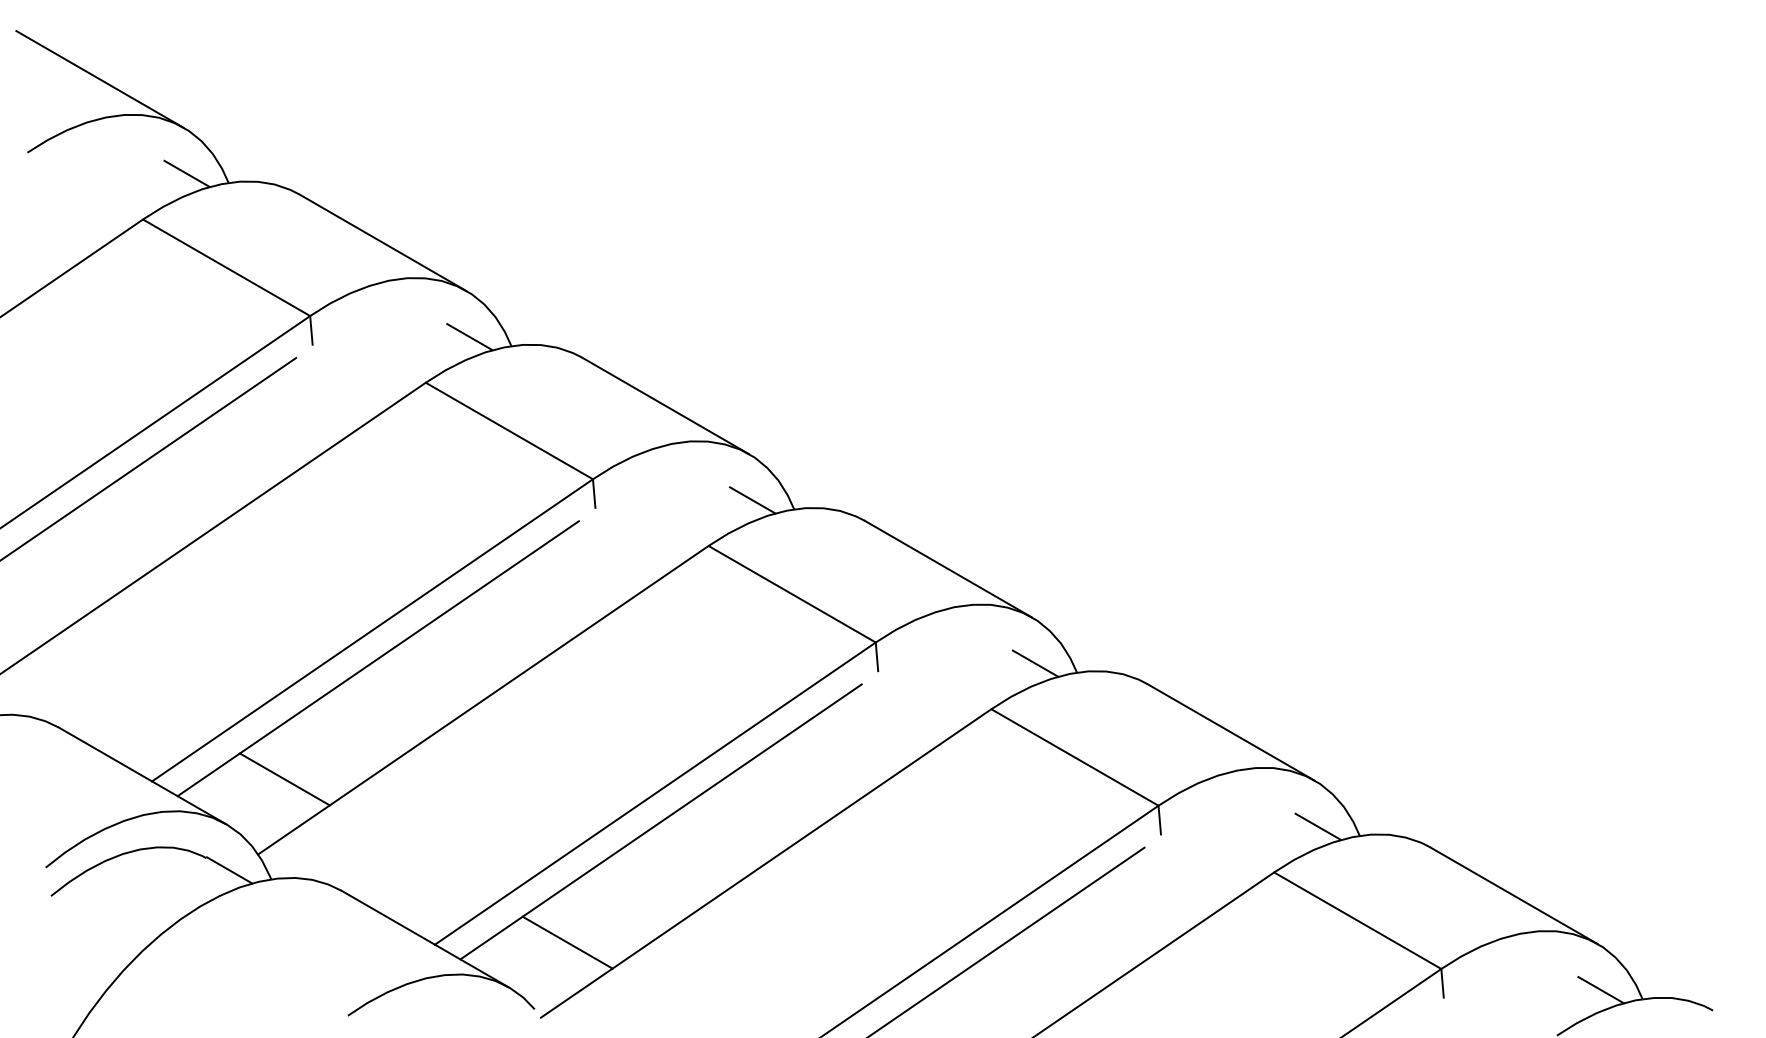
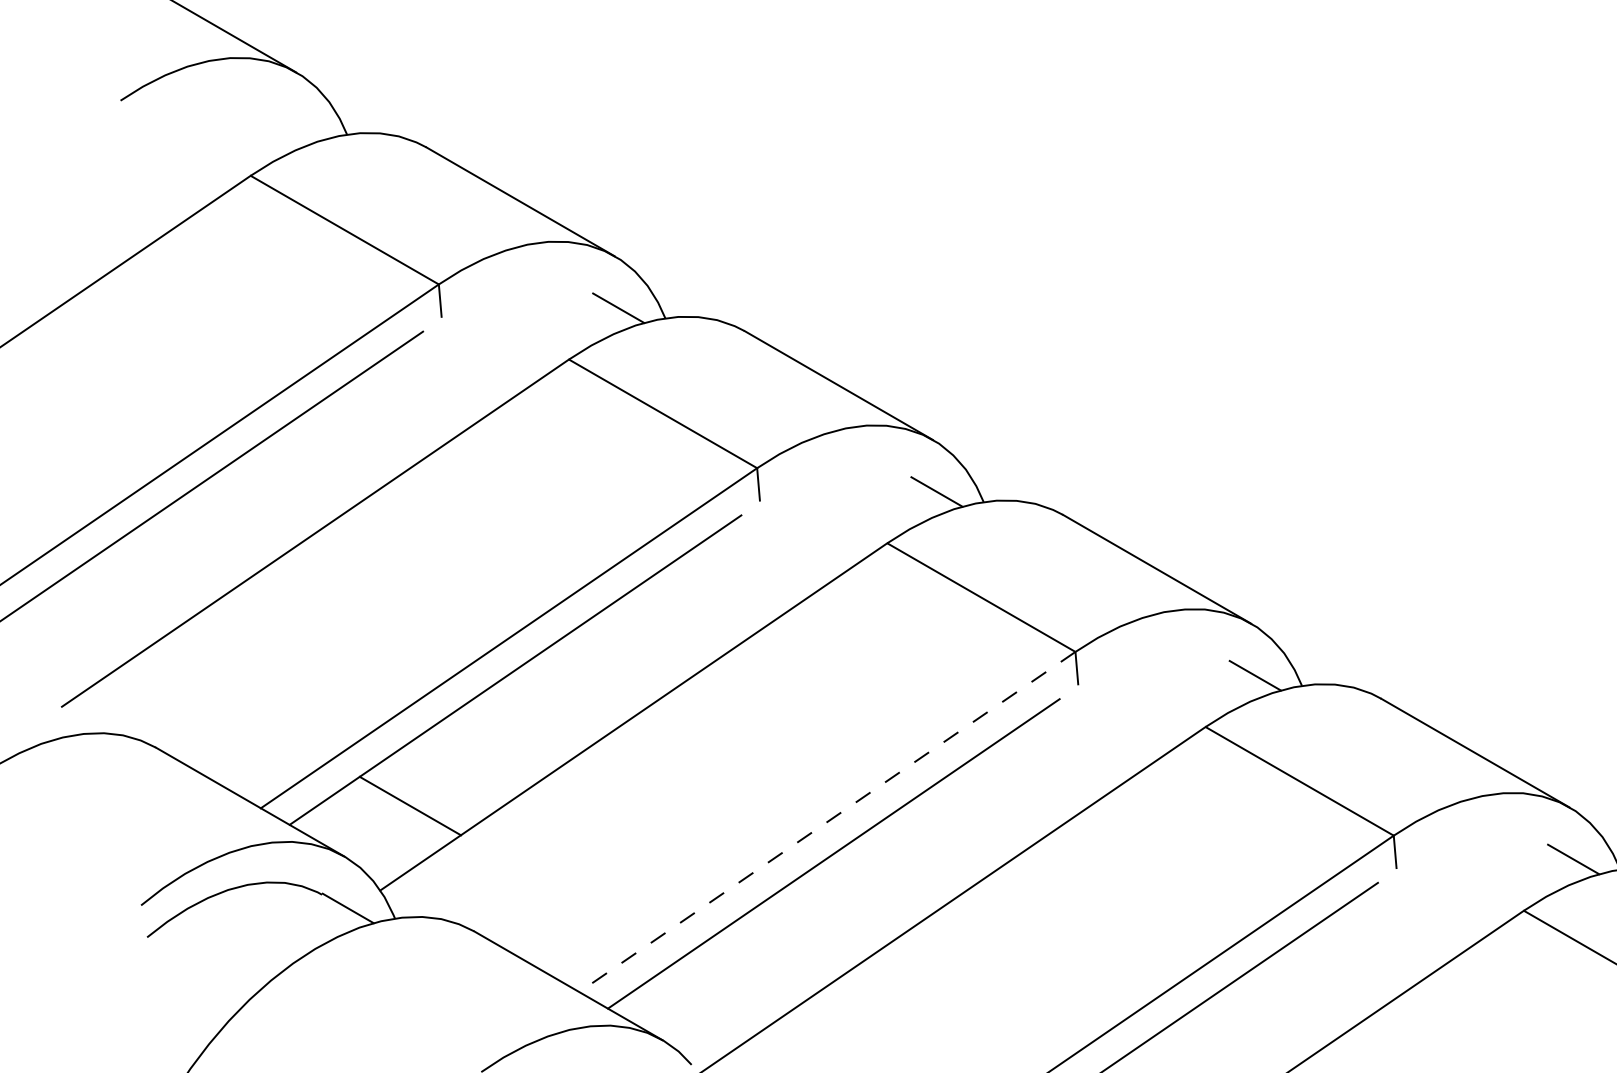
line: (186, 173) -> (299, 124), removed
line: (654, 793) -> (826, 821), solid -> dashed
line: (567, 942) -> (728, 989), removed

